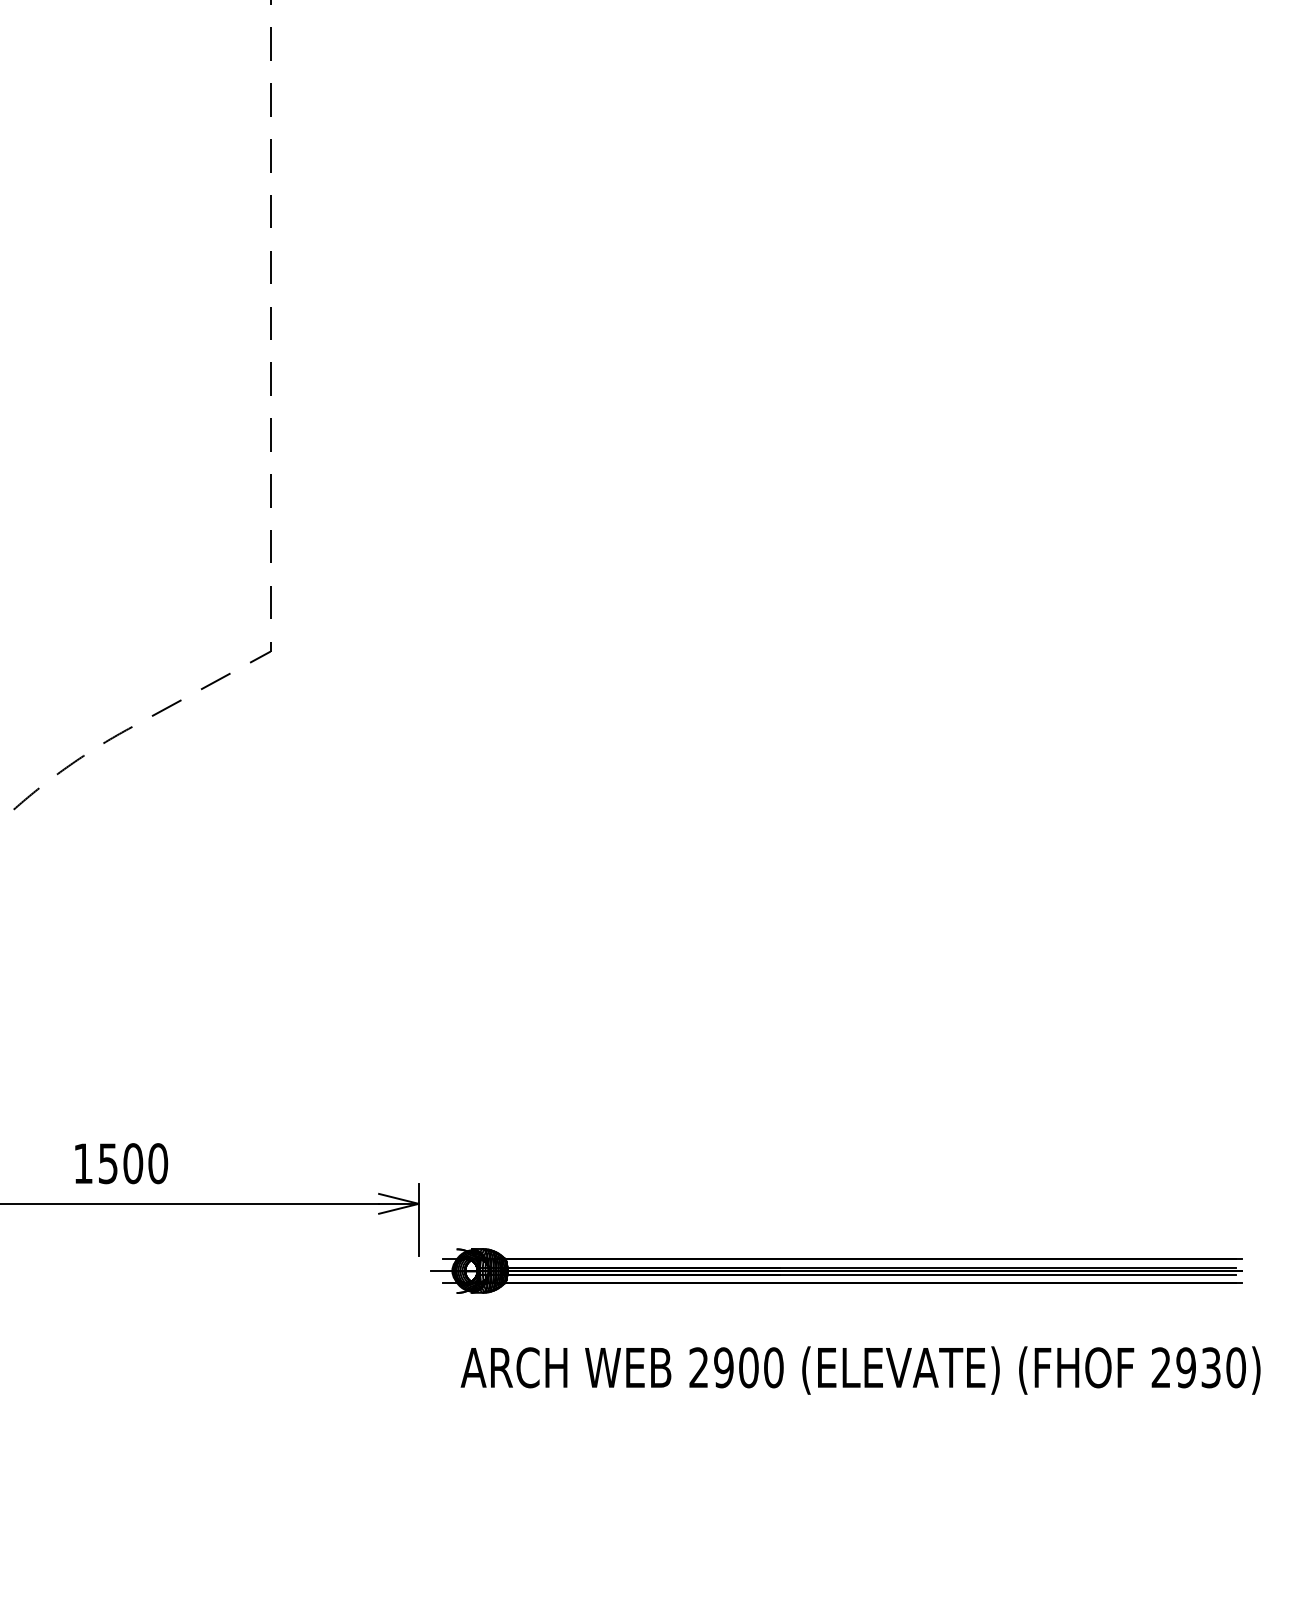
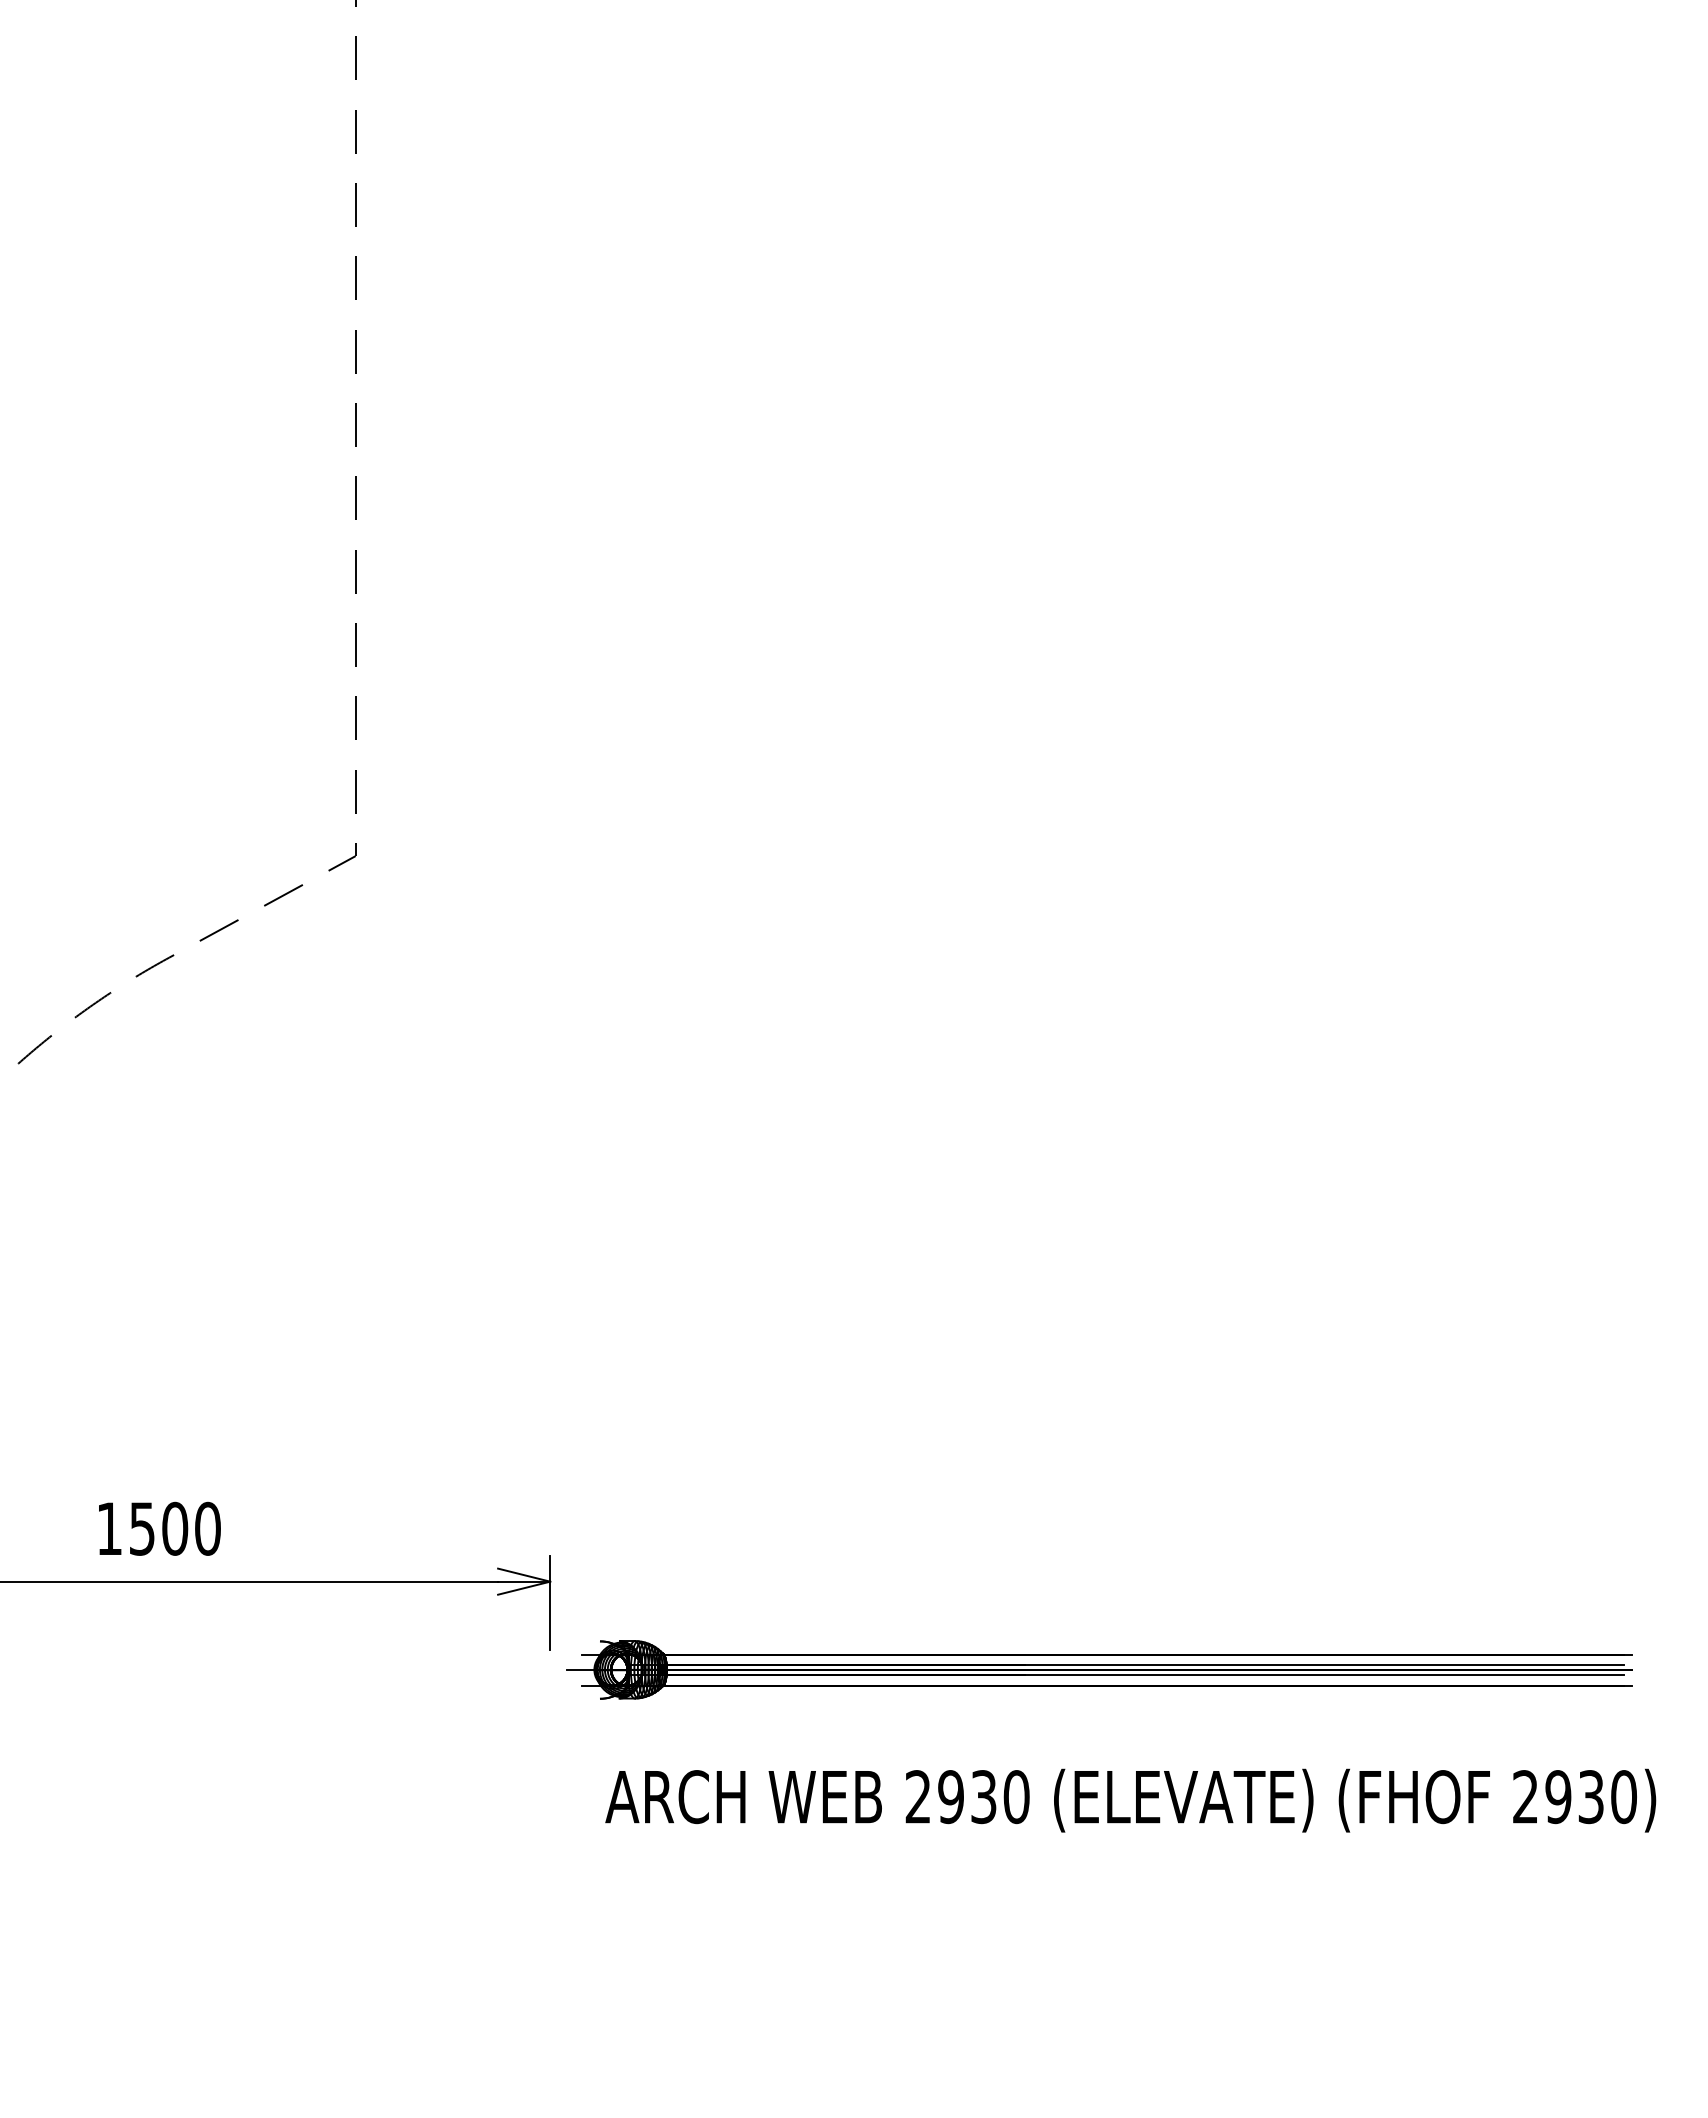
text: (748, 1368) -> (983, 1797), 2900 -> 2930

